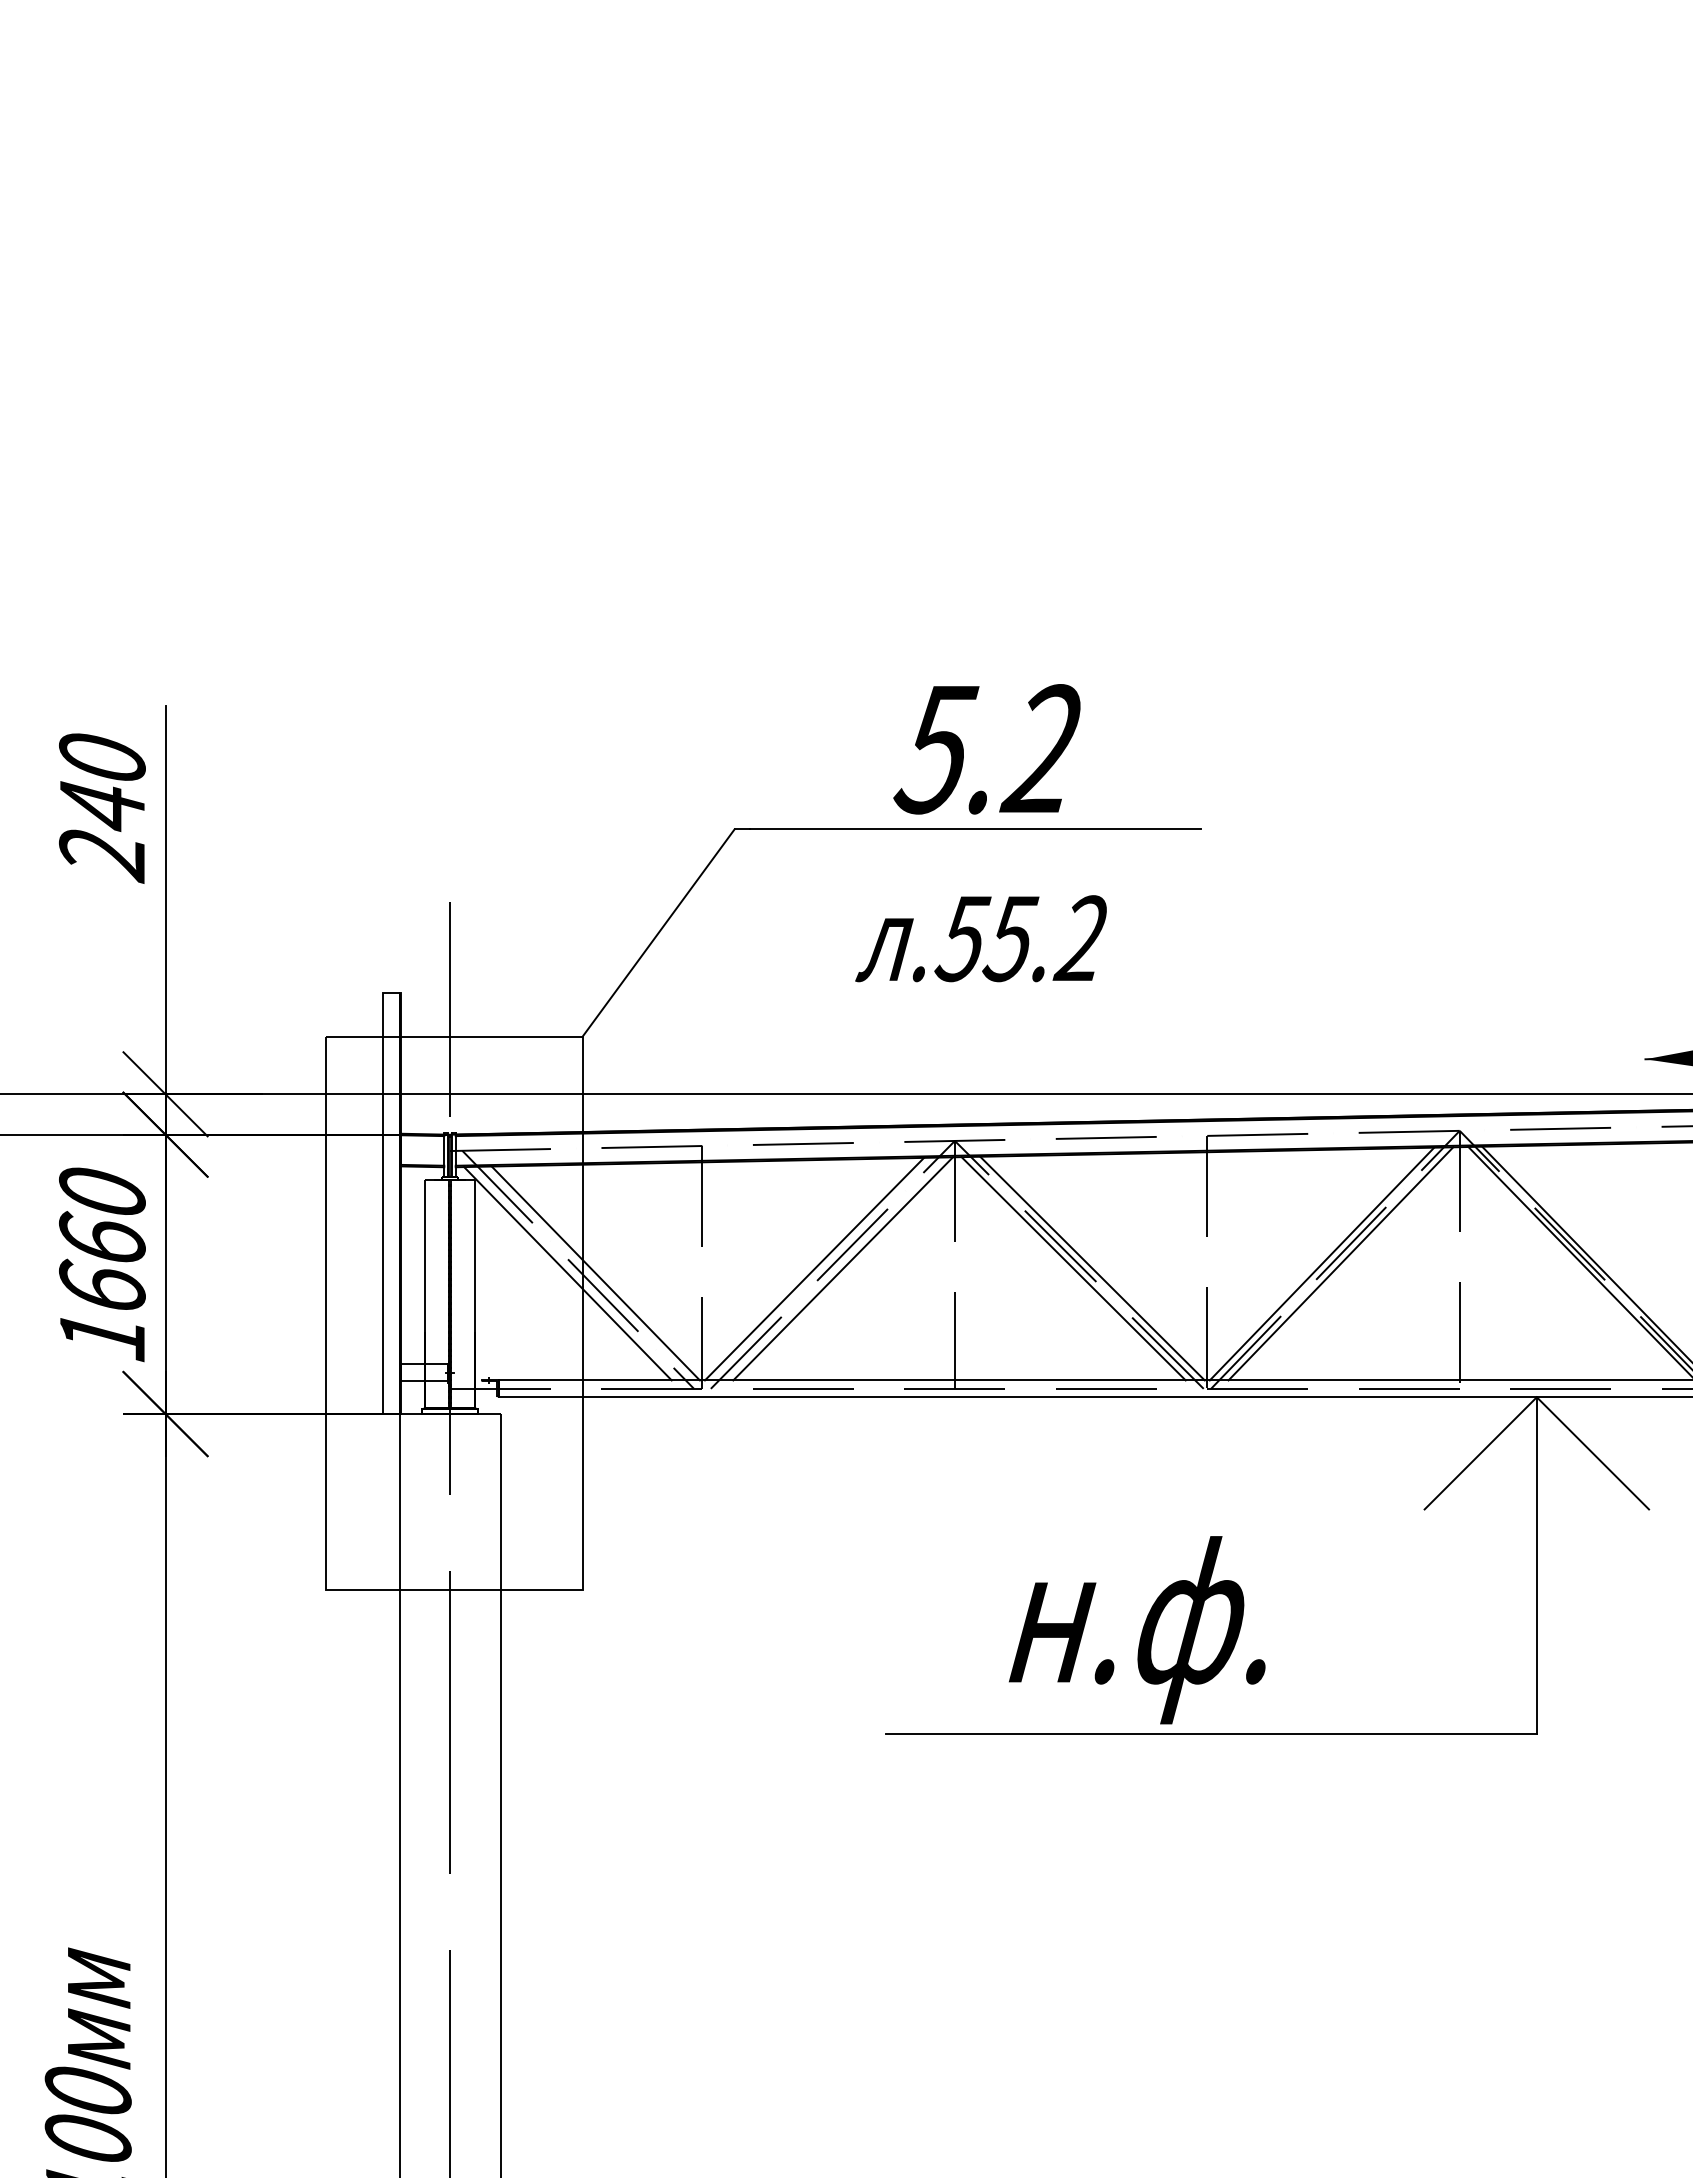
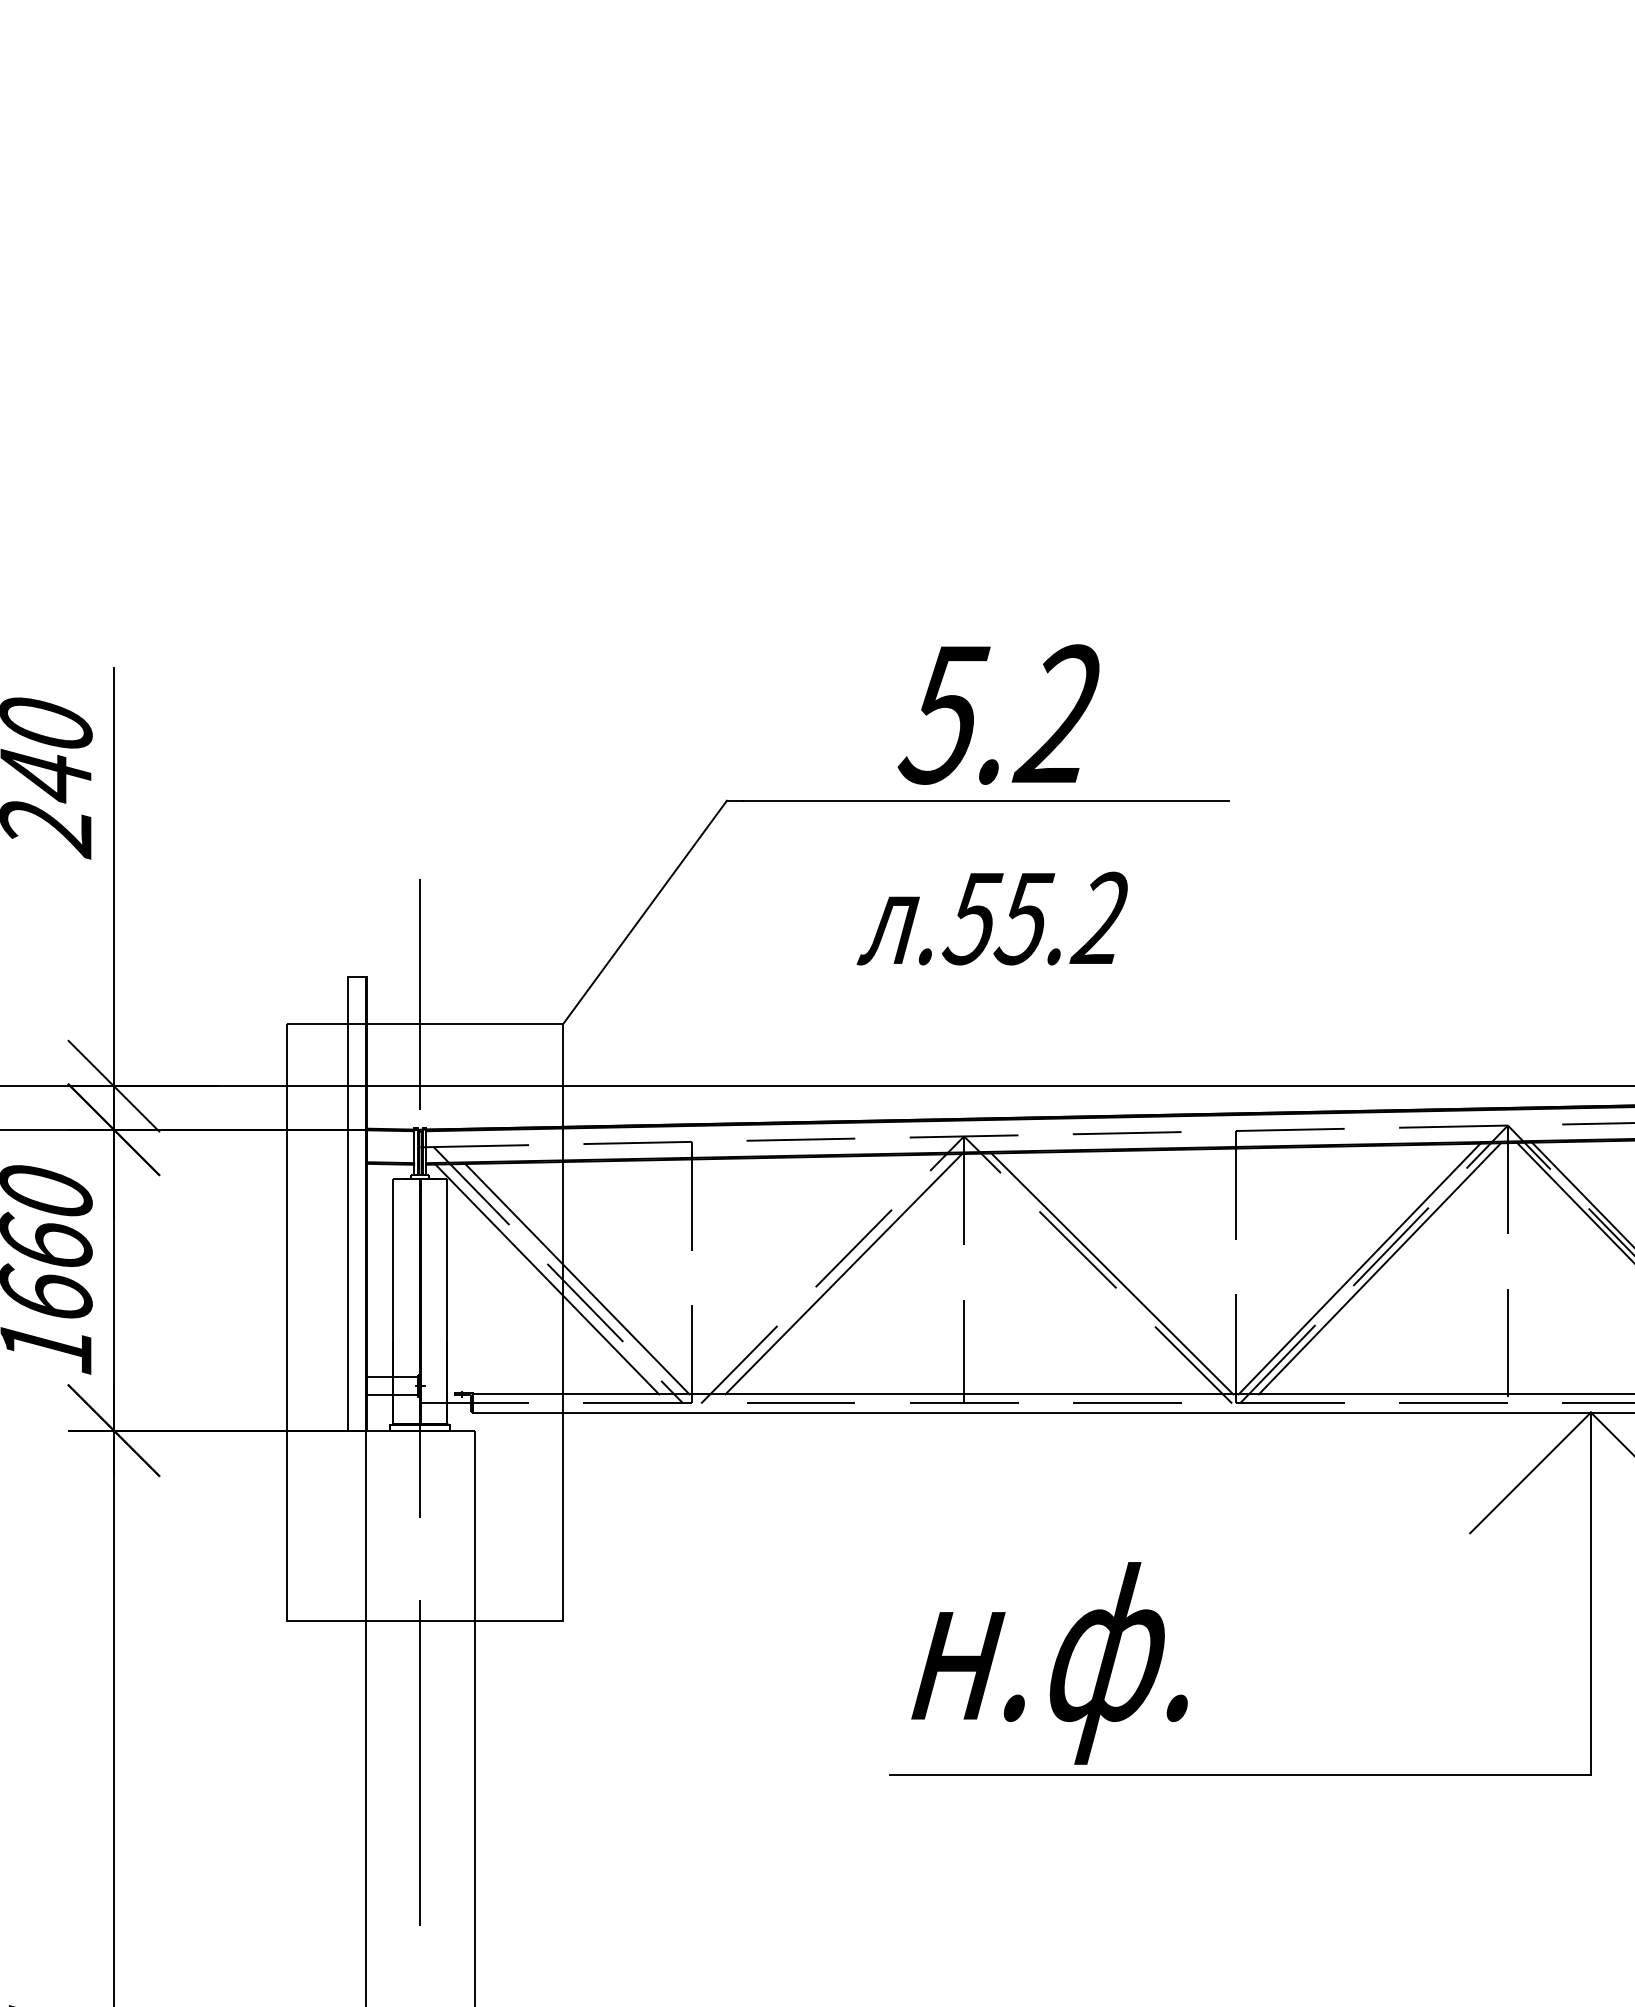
line: (814, 1268) -> (812, 1273), removed
line: (1073, 1268) -> (1091, 1273), removed
text: (1137, 1630) -> (1049, 1663), moved

